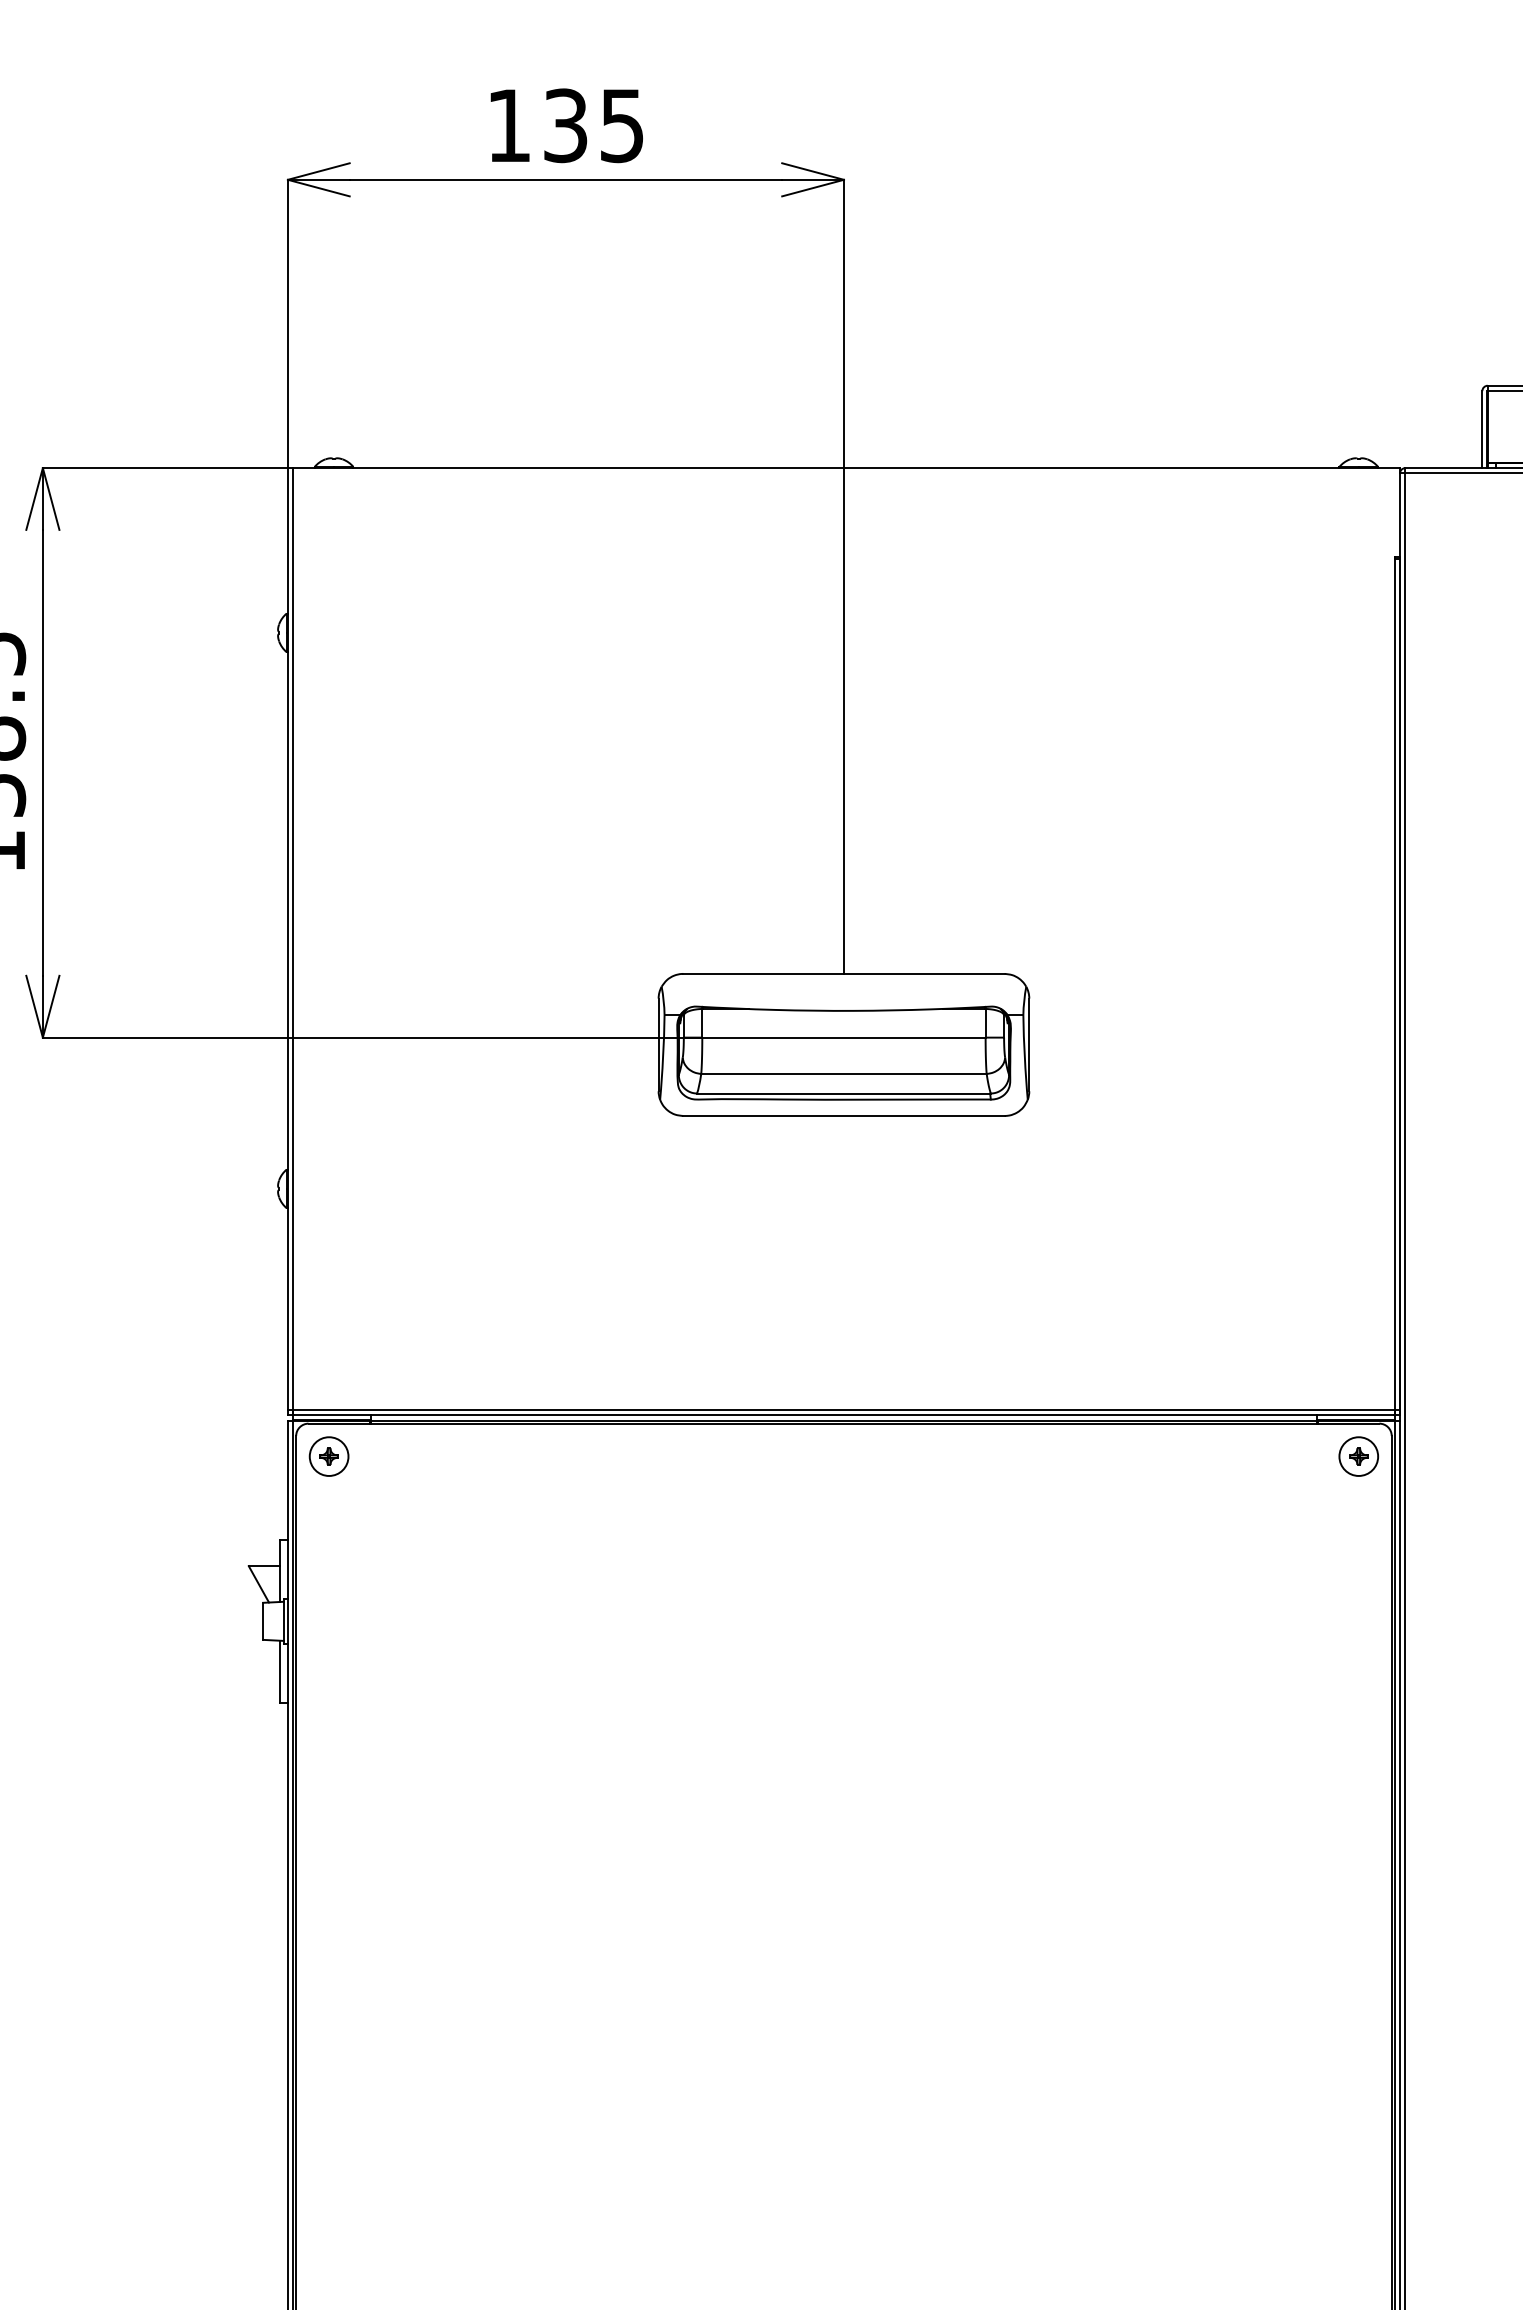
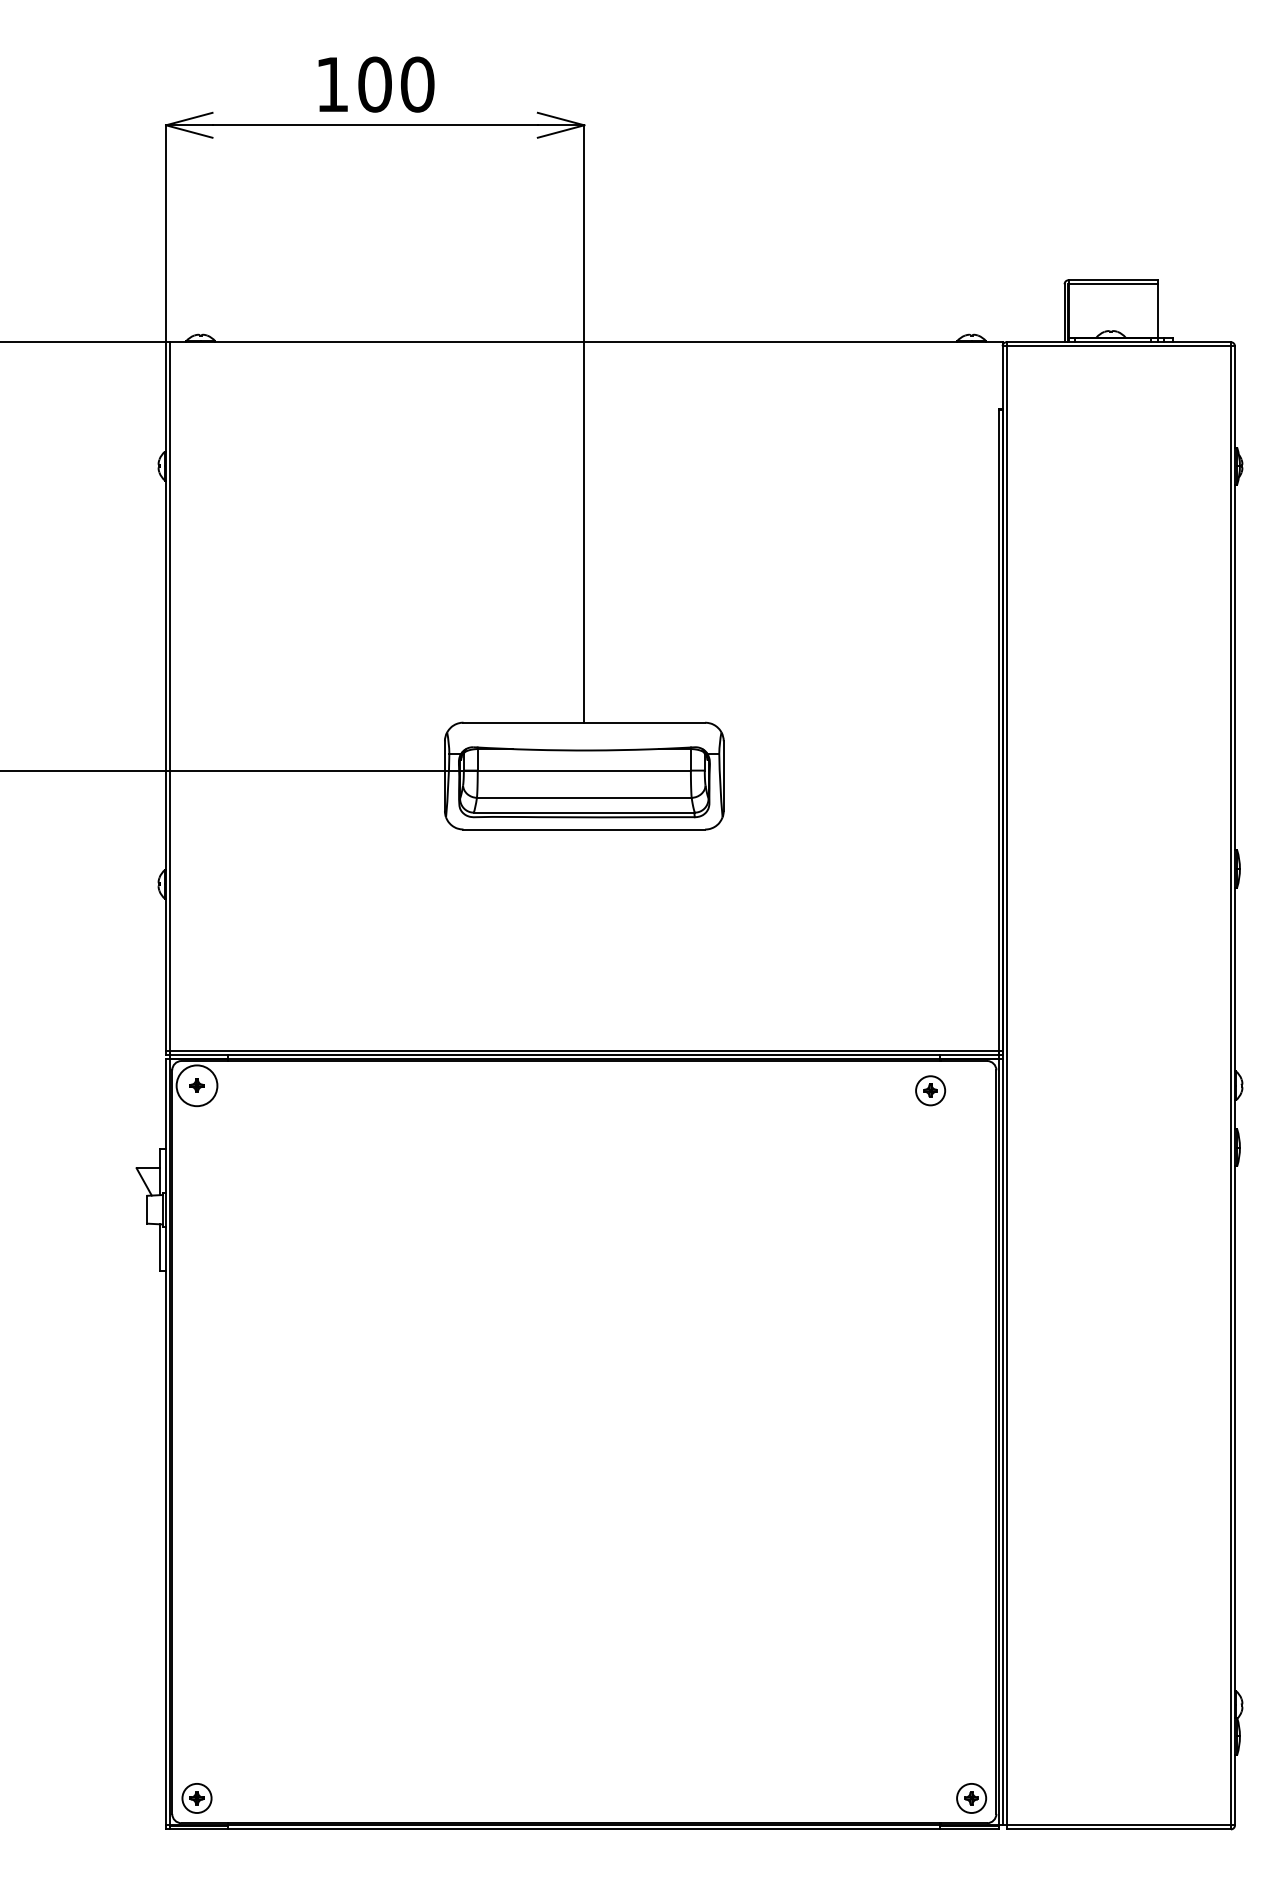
text: (594, 125) -> (396, 84), 135 -> 100
circle: (328, 1456) -> (196, 1085), size x1.4
part: (1358, 1456) -> (930, 1090), moved

